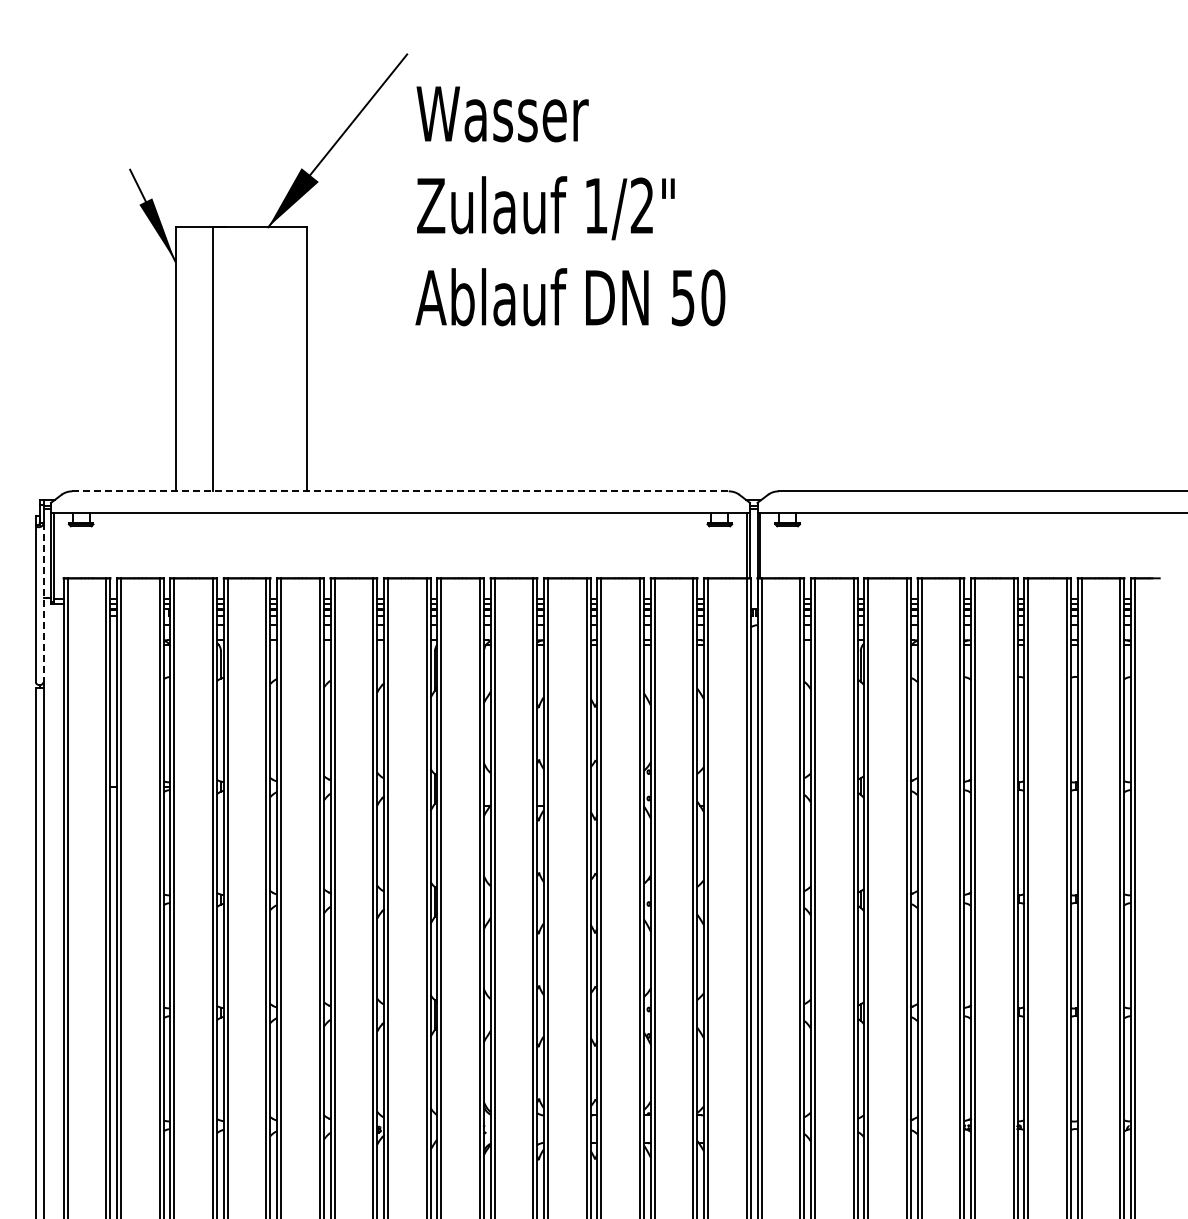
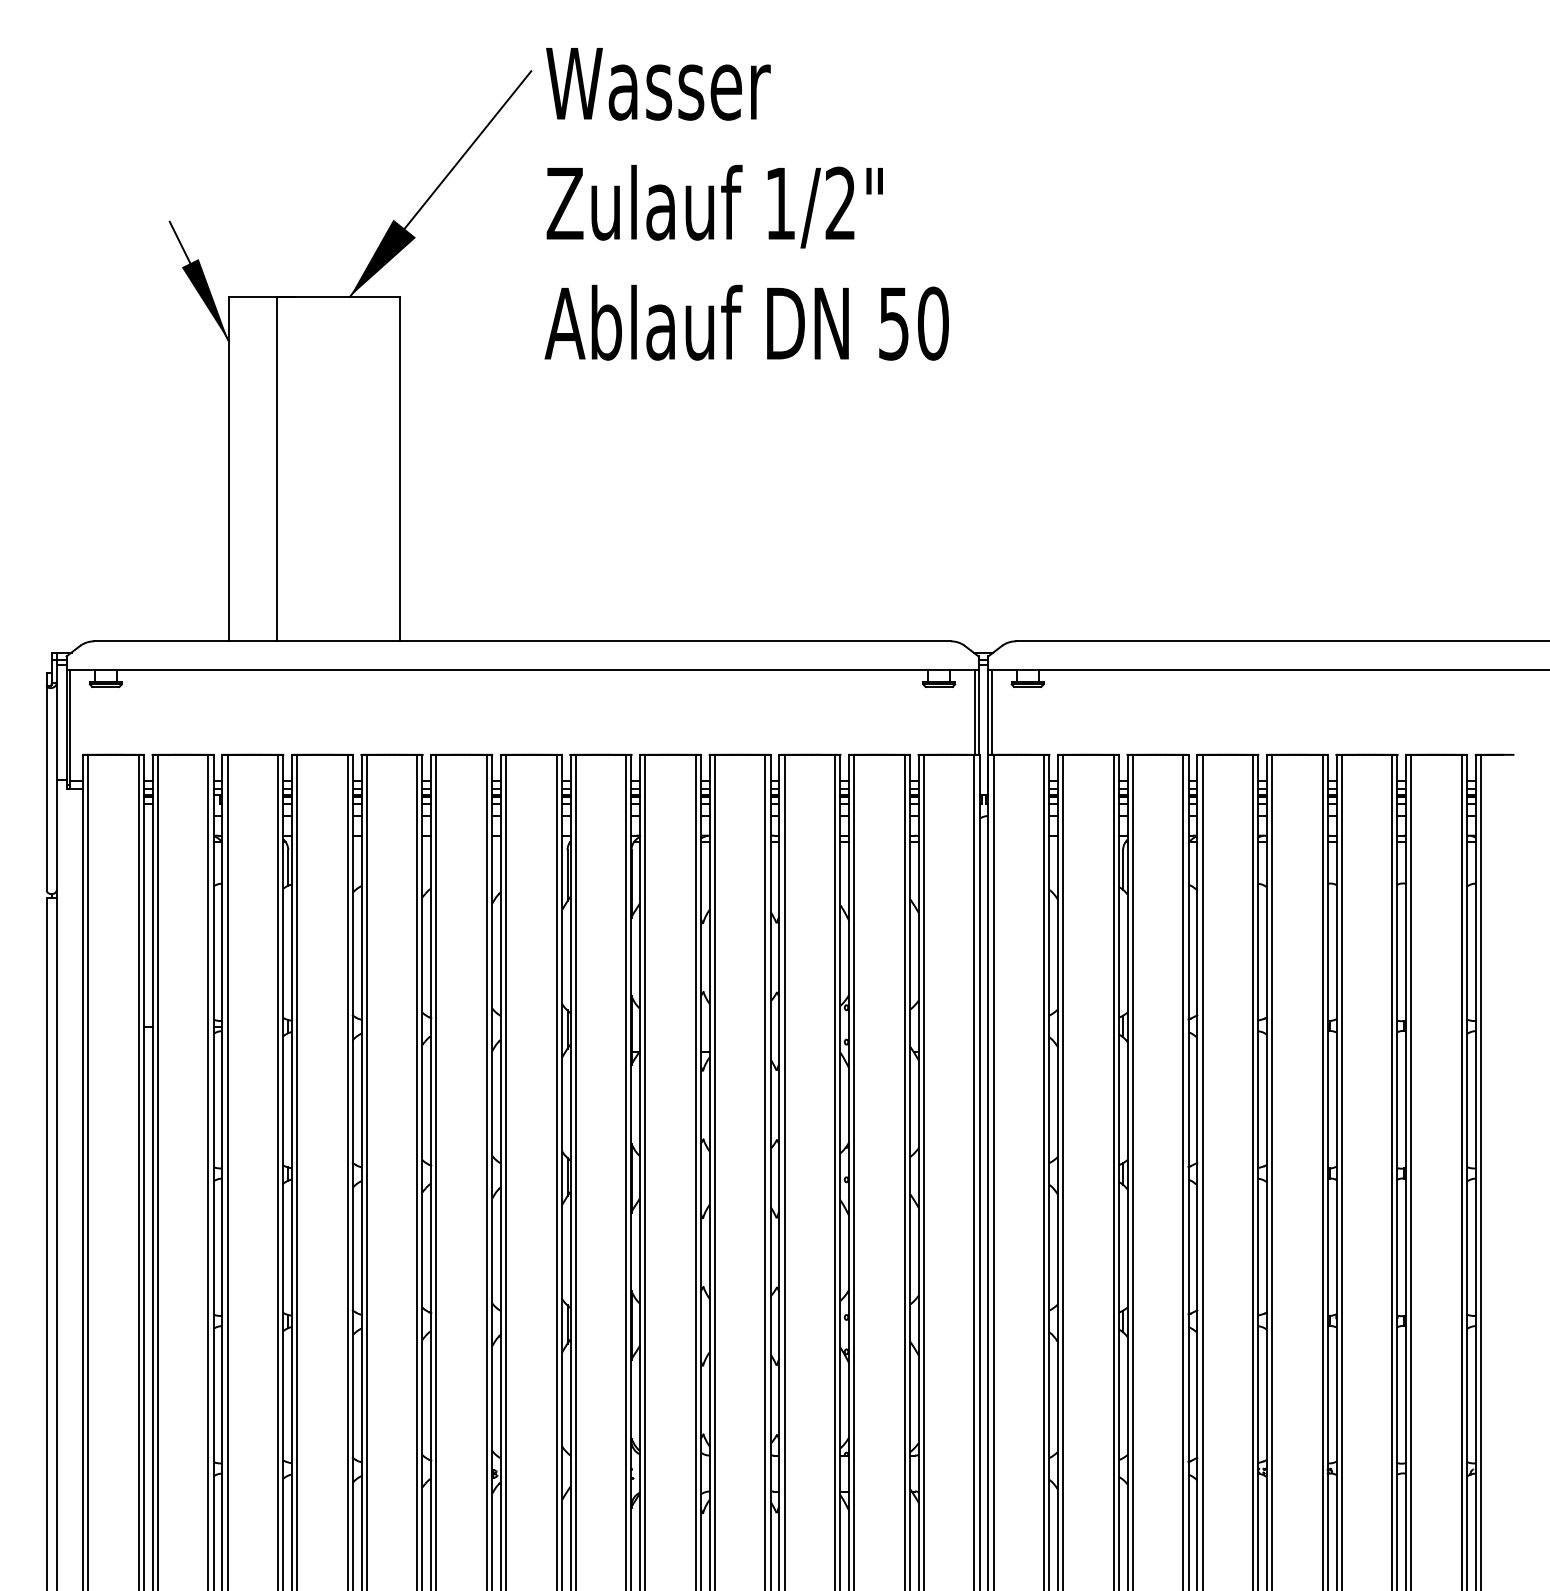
text: (570, 206) -> (746, 204), moved
line: (401, 491) -> (523, 641), dashed -> solid
line: (43, 602) -> (56, 786), dashed -> solid

